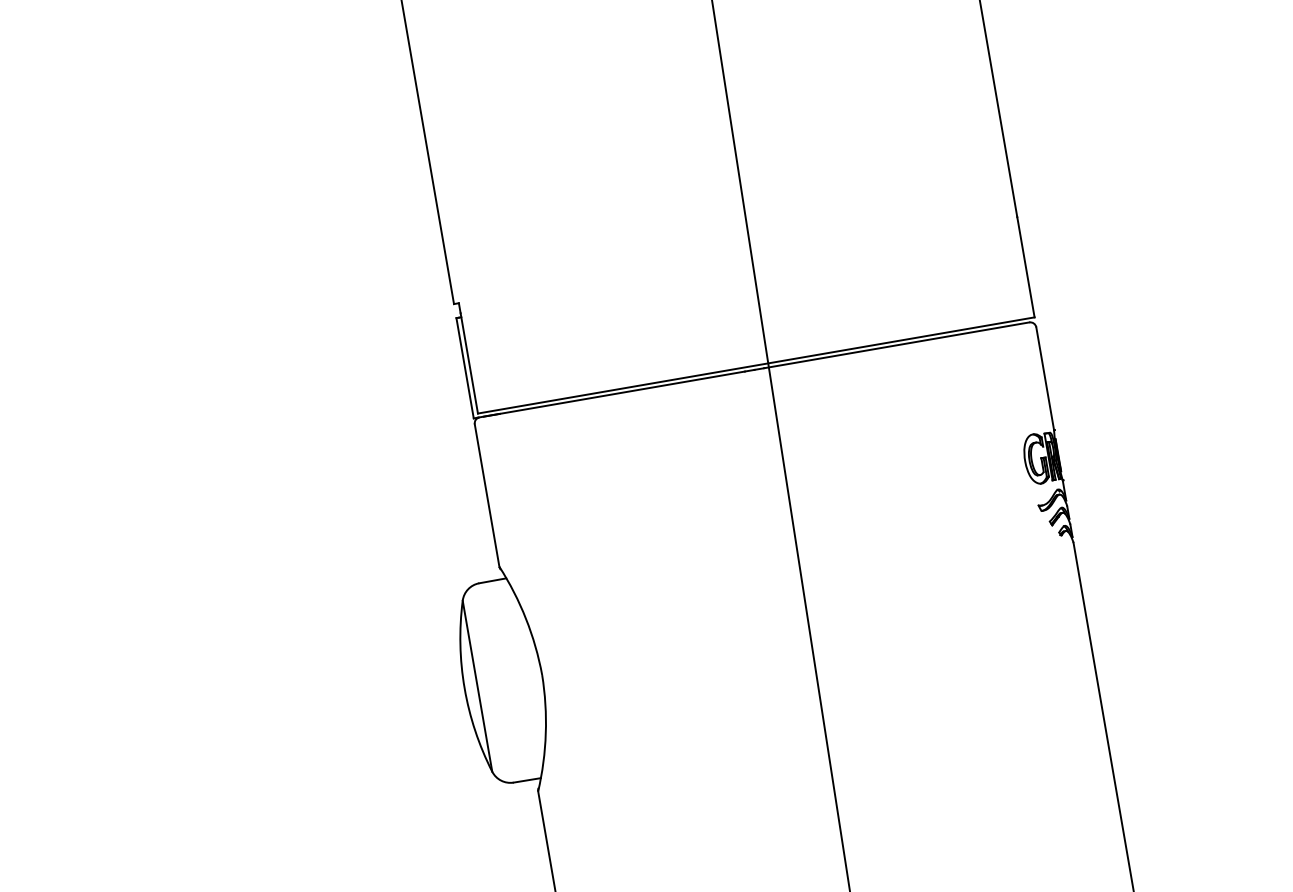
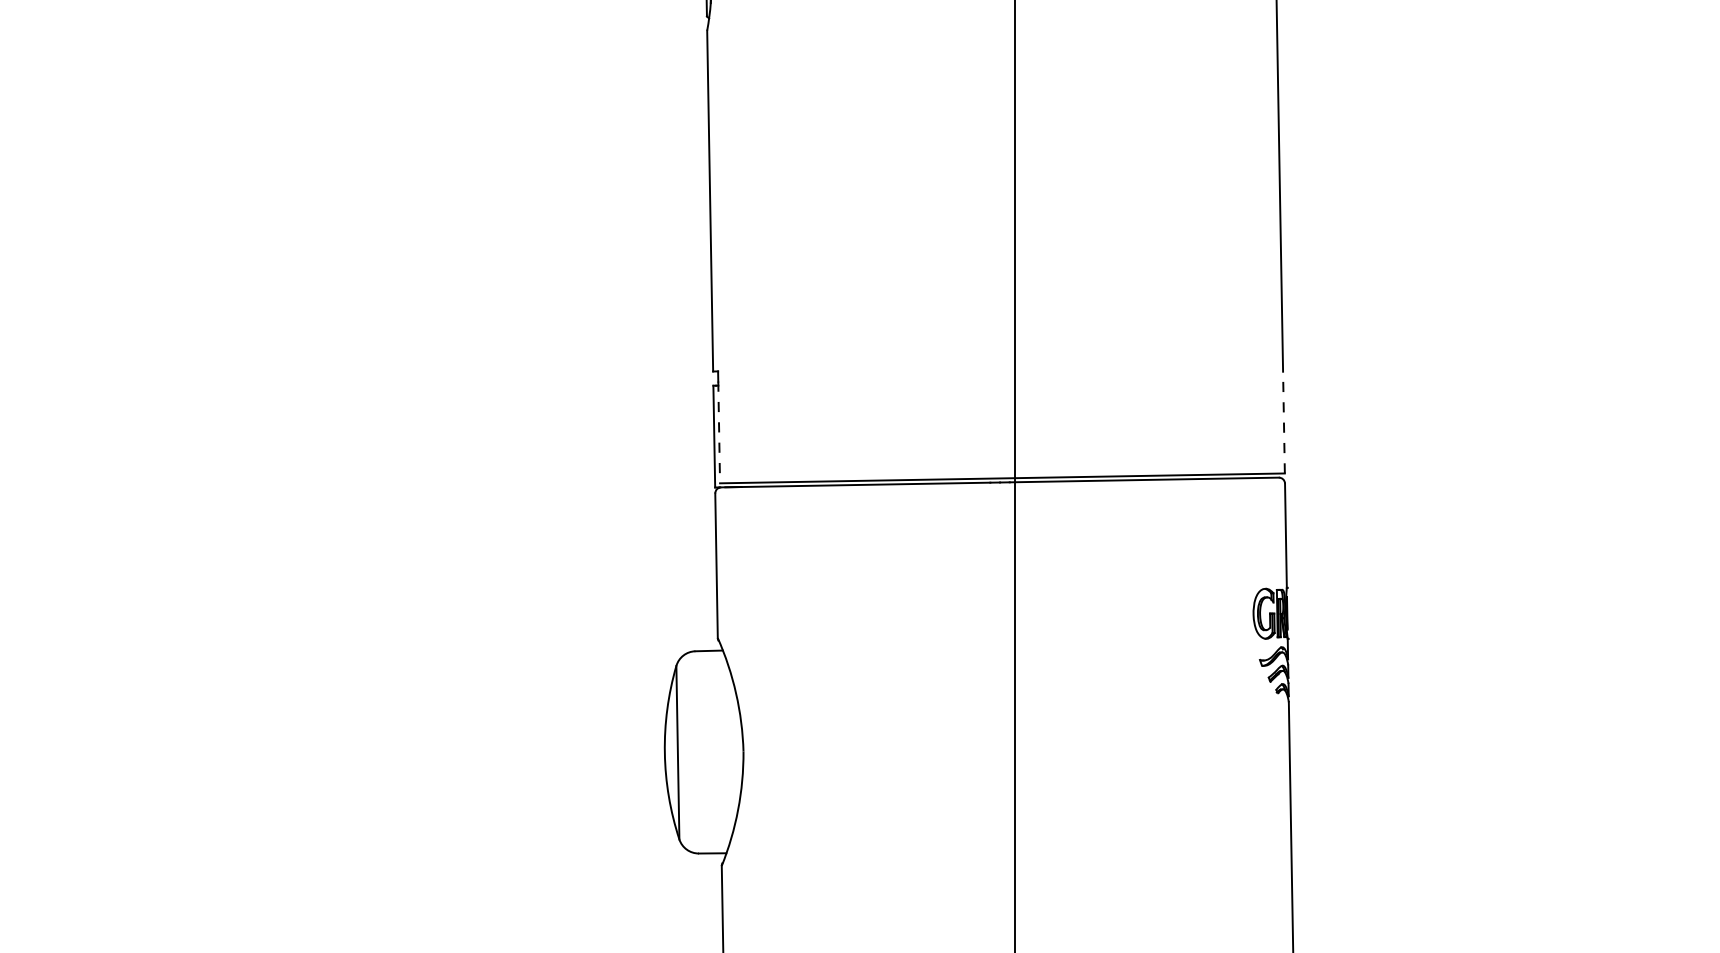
line: (1025, 267) -> (1283, 422), solid -> dashed
line: (469, 363) -> (719, 432), solid -> dashed

